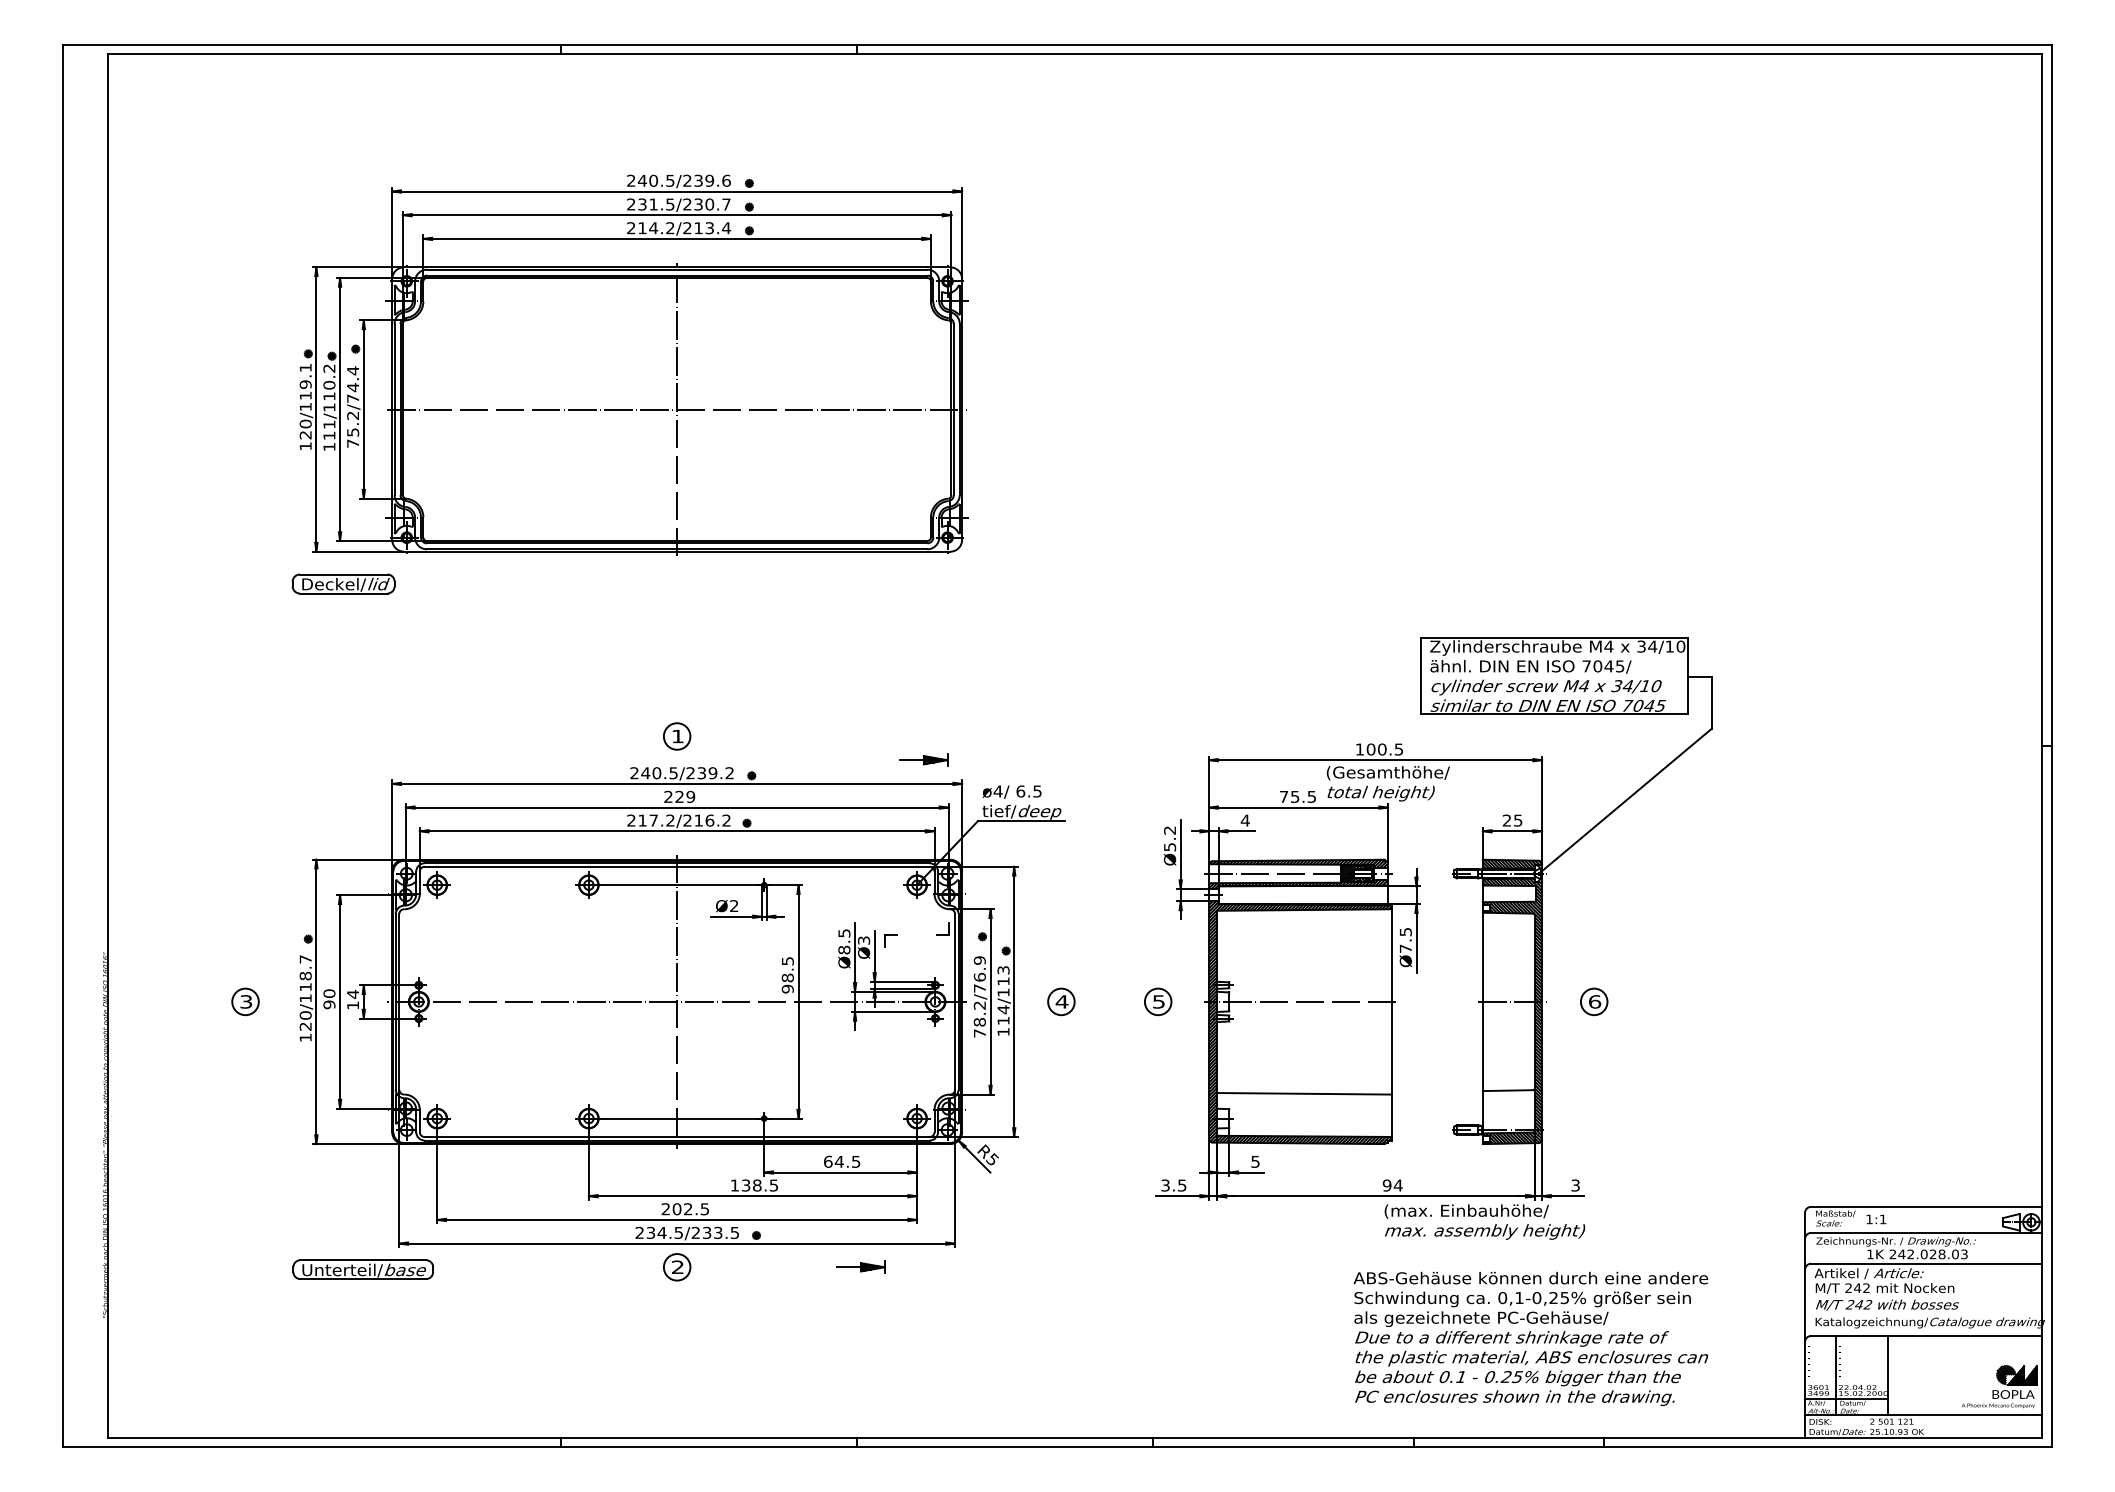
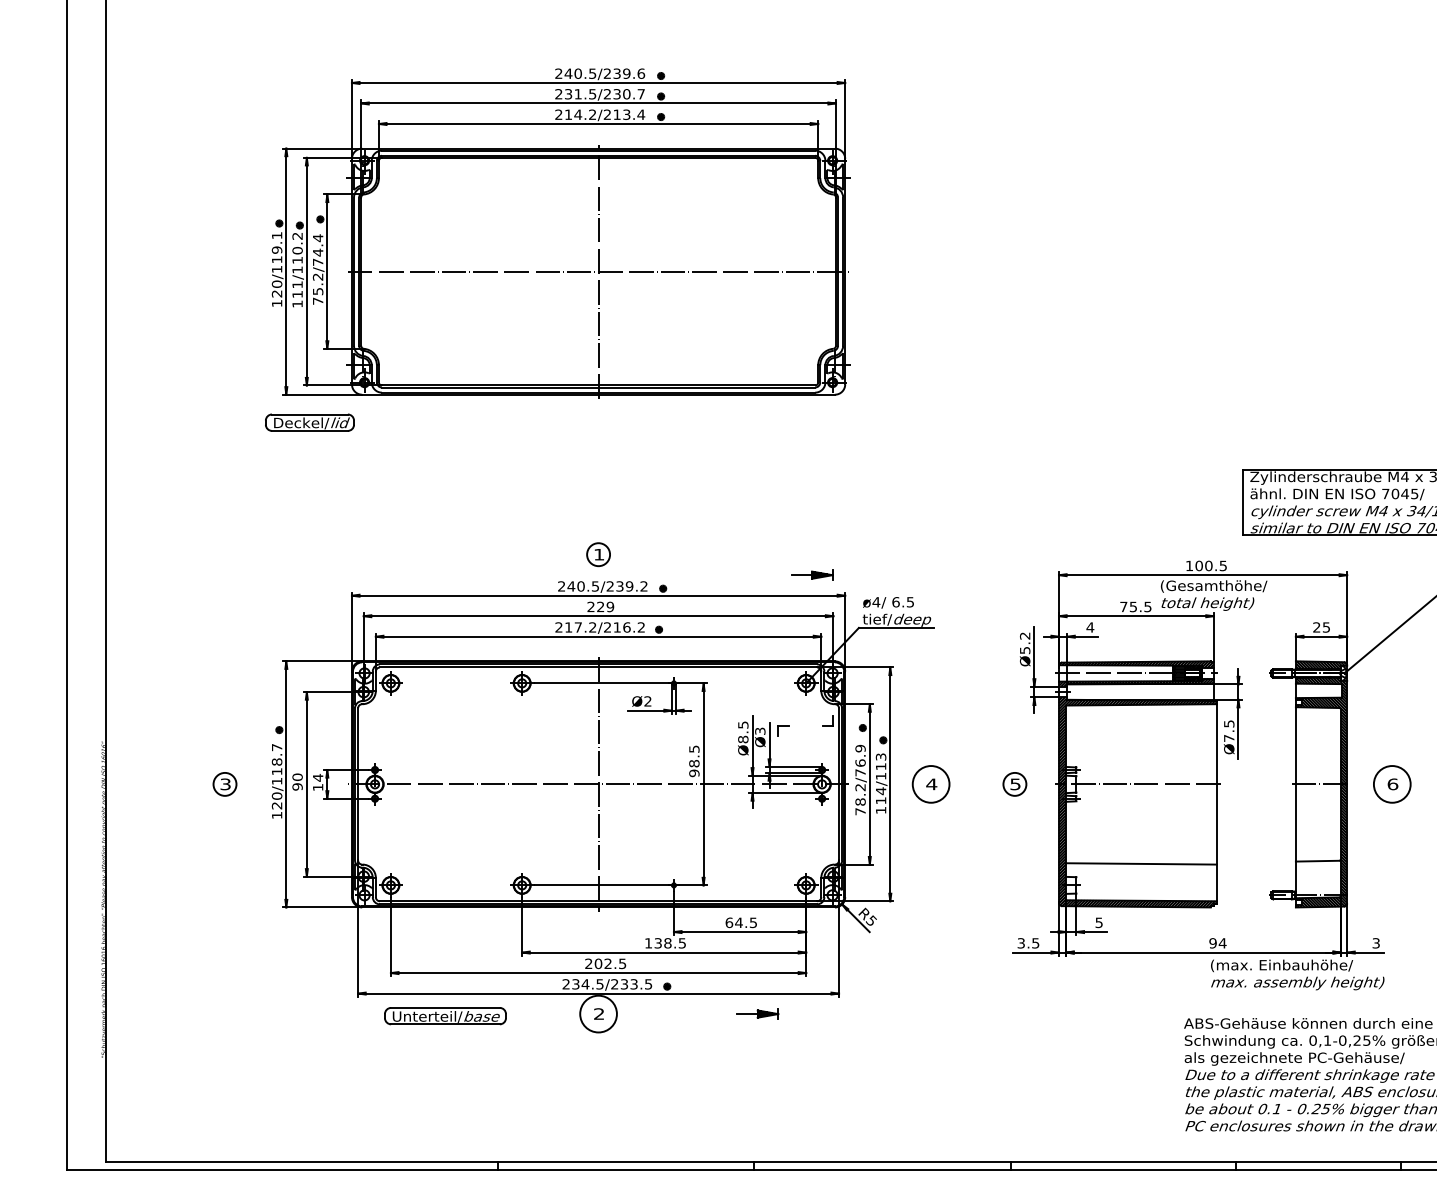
circle: (1061, 1001) -> (931, 784), size x1.6
circle: (1593, 1001) -> (1391, 784), size x1.6
circle: (676, 1267) -> (598, 1014), size x1.6
part: (362, 1269) -> (444, 1015), moved

